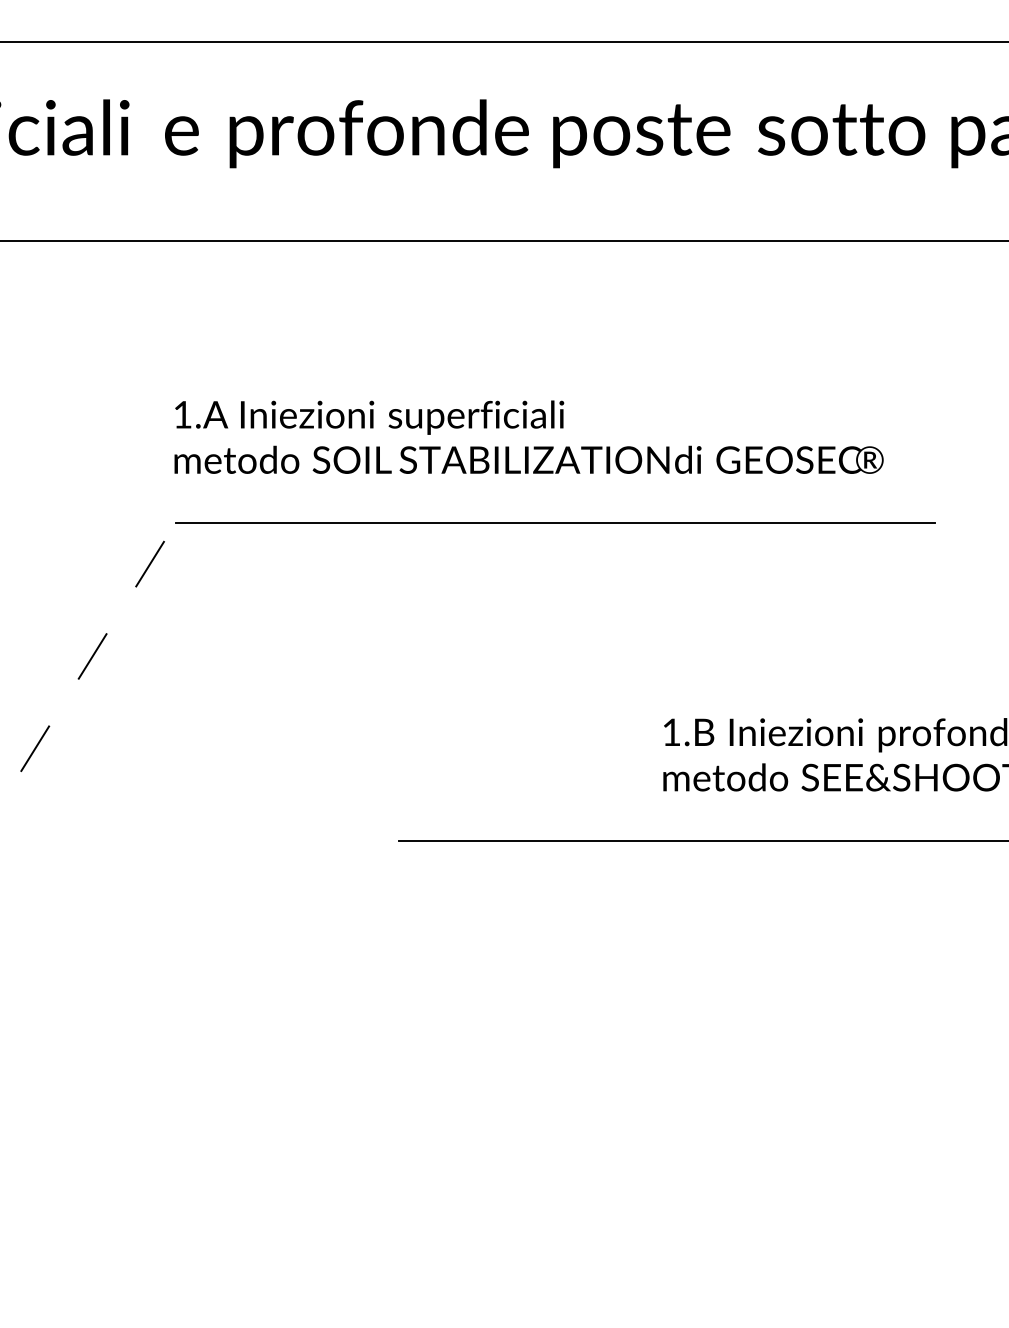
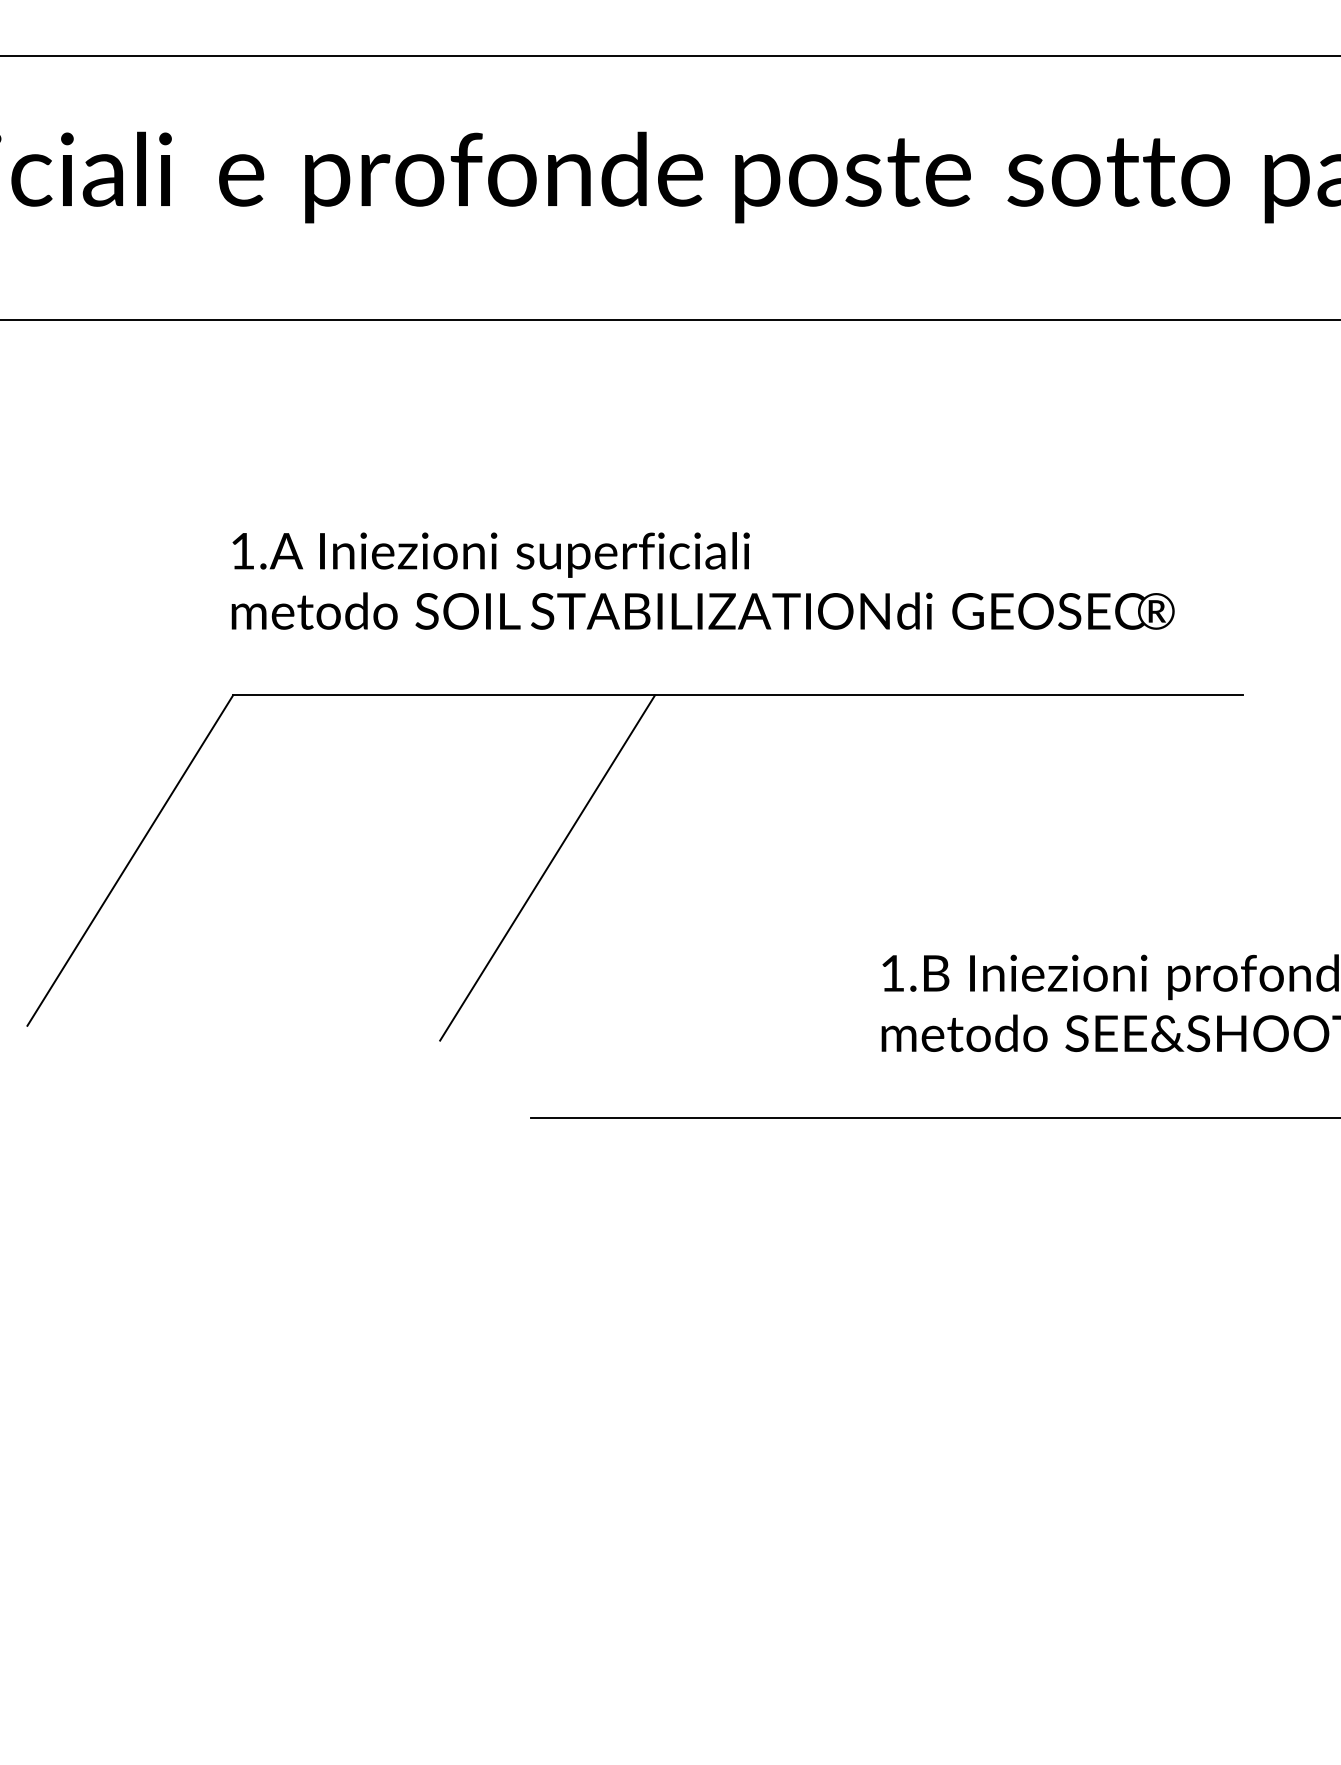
line: (98, 647) -> (130, 860), dashed -> solid
line: (411, 652) -> (547, 867), added

